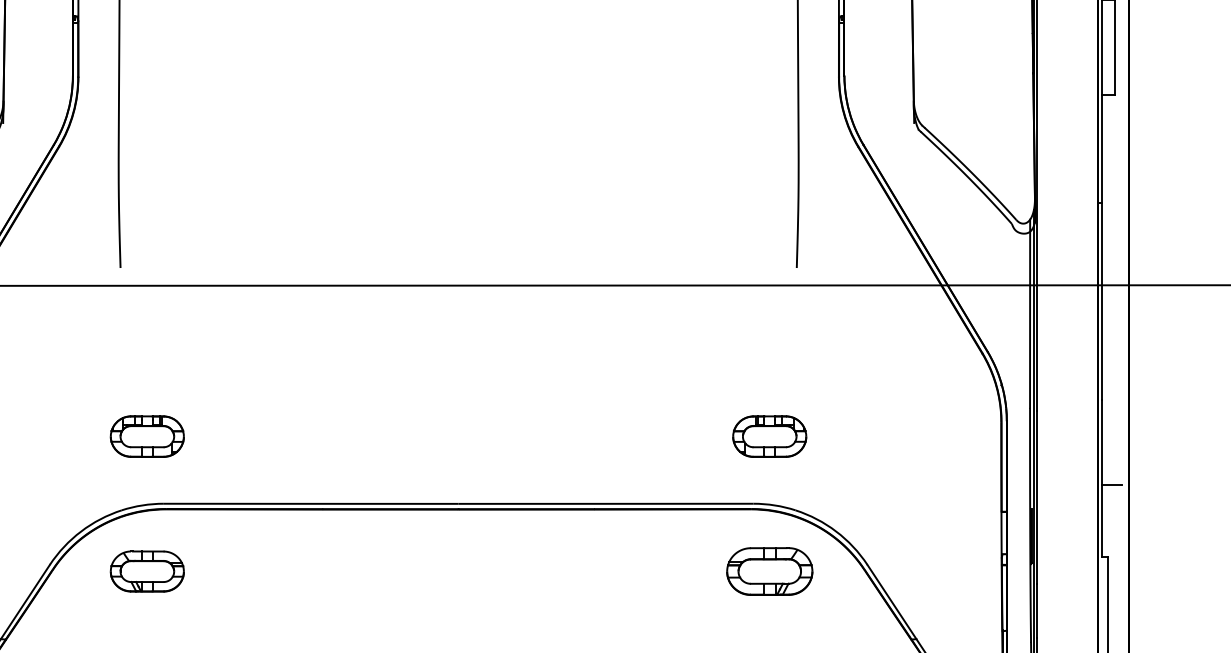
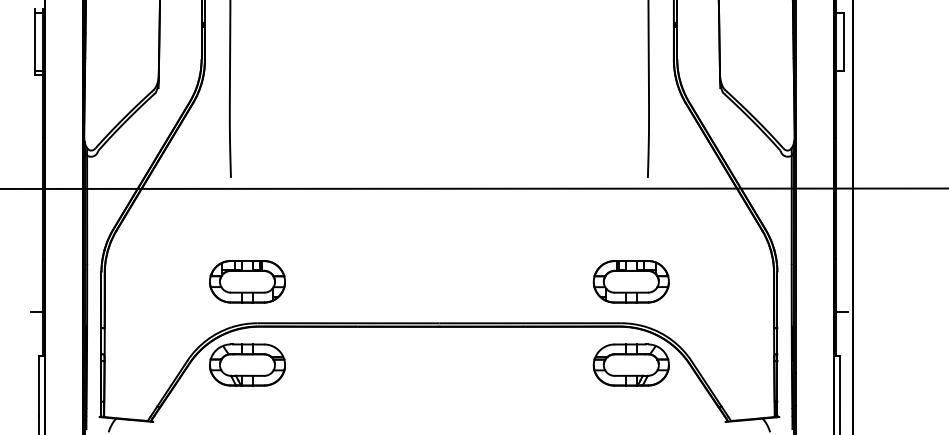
part: (147, 436) -> (247, 281), size x1.67
part: (768, 436) -> (630, 281), size x1.67
part: (147, 570) -> (247, 364), size x1.67
part: (768, 570) -> (630, 364), size x1.43

